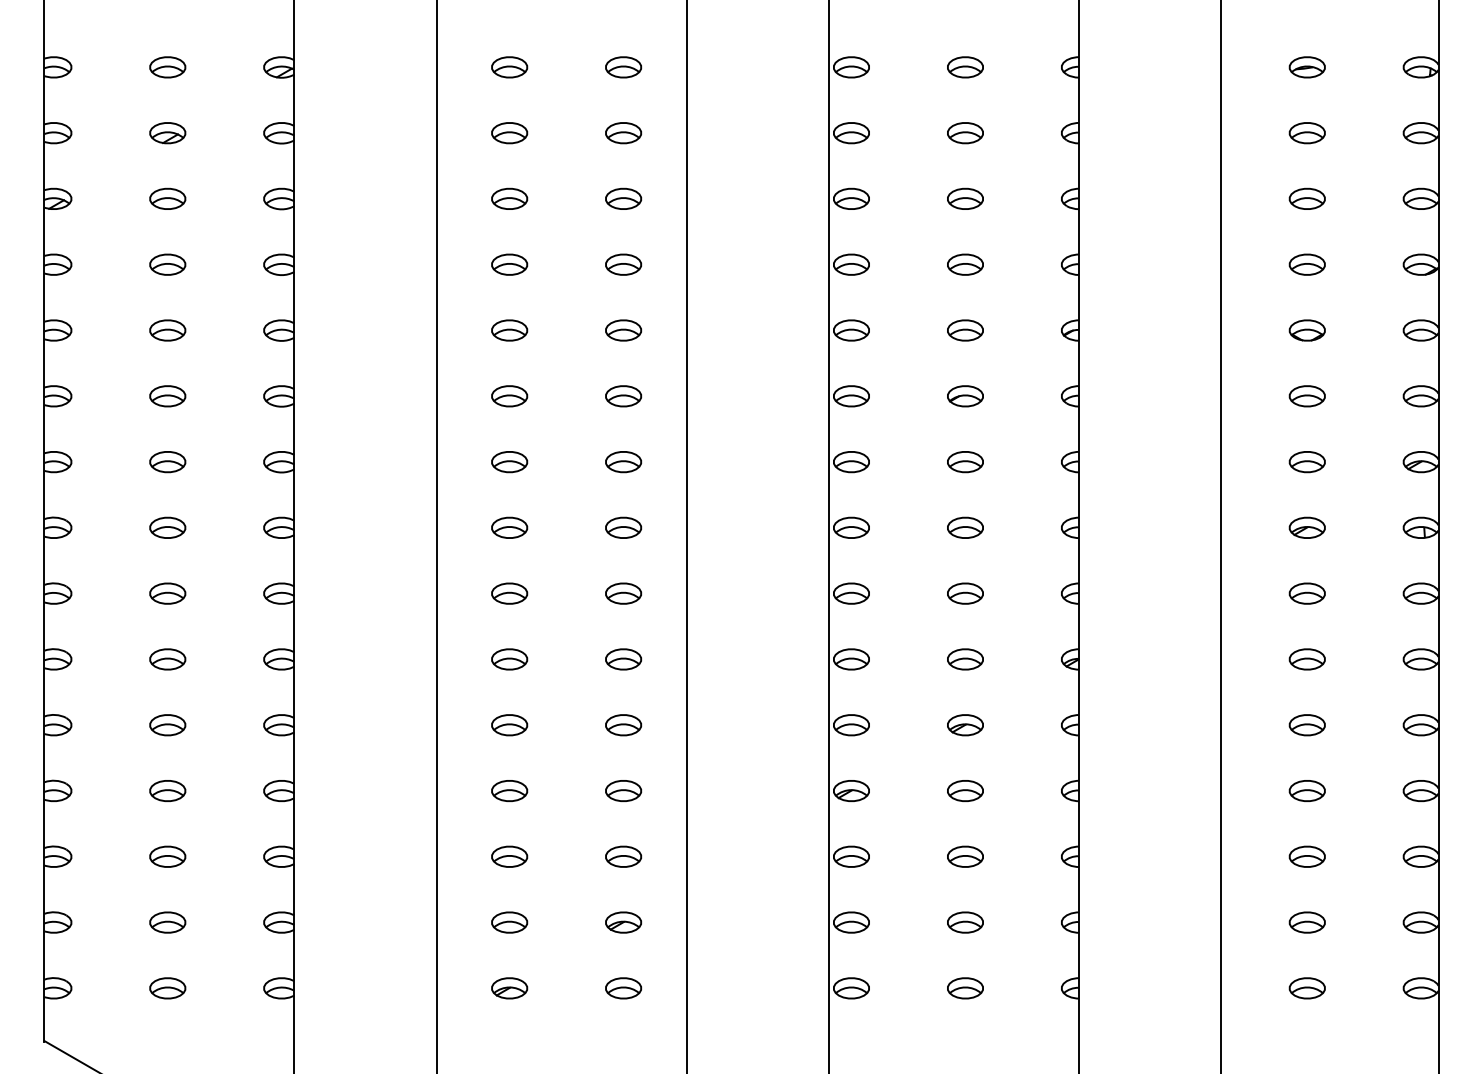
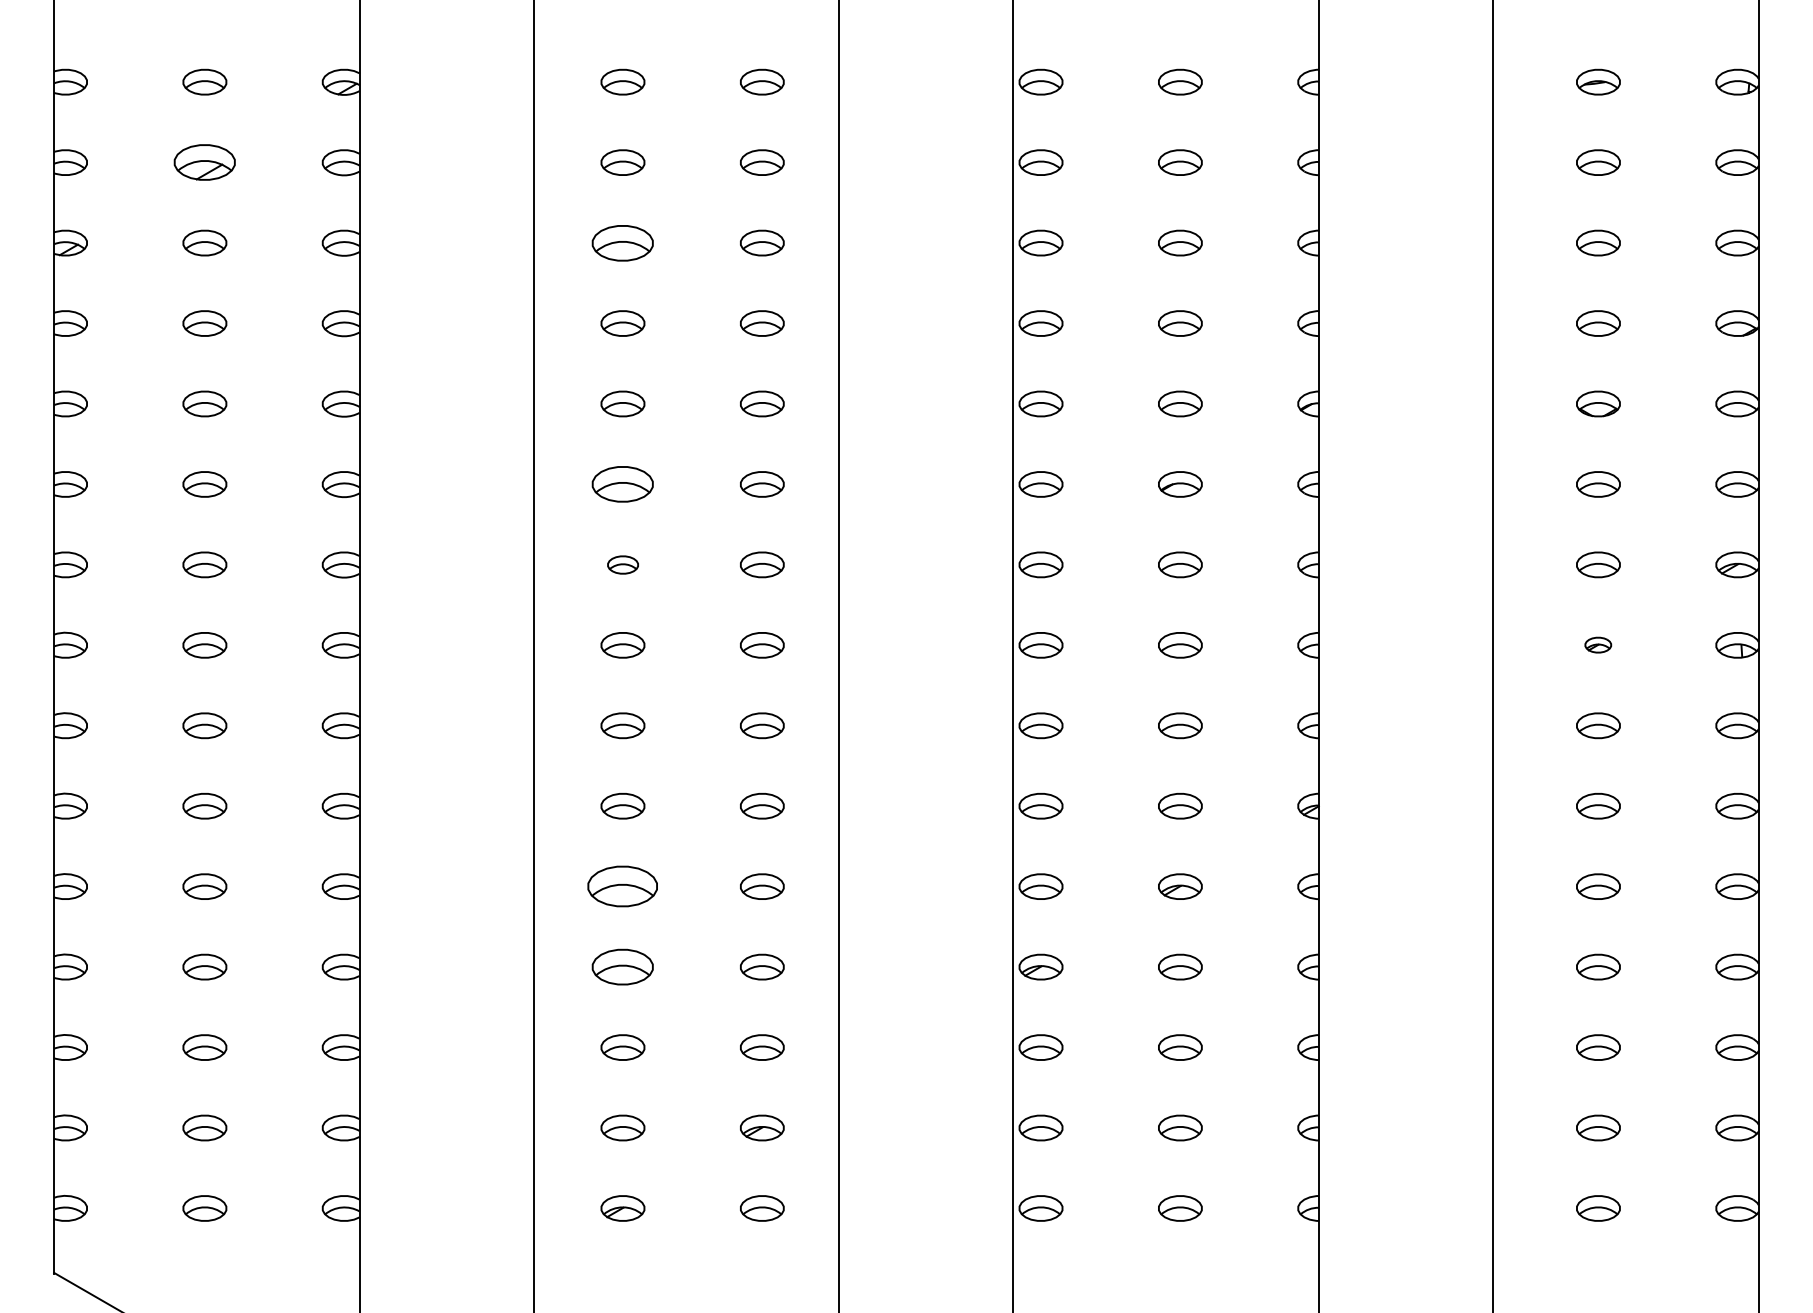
part: (167, 133) -> (204, 163), size x1.4
part: (509, 198) -> (622, 242), size x1.4
part: (509, 396) -> (622, 484), size x1.4
part: (509, 462) -> (622, 565), size x0.7
part: (1306, 527) -> (1597, 644), size x0.6
part: (509, 725) -> (622, 887), size x1.6
part: (509, 790) -> (622, 966), size x1.4

